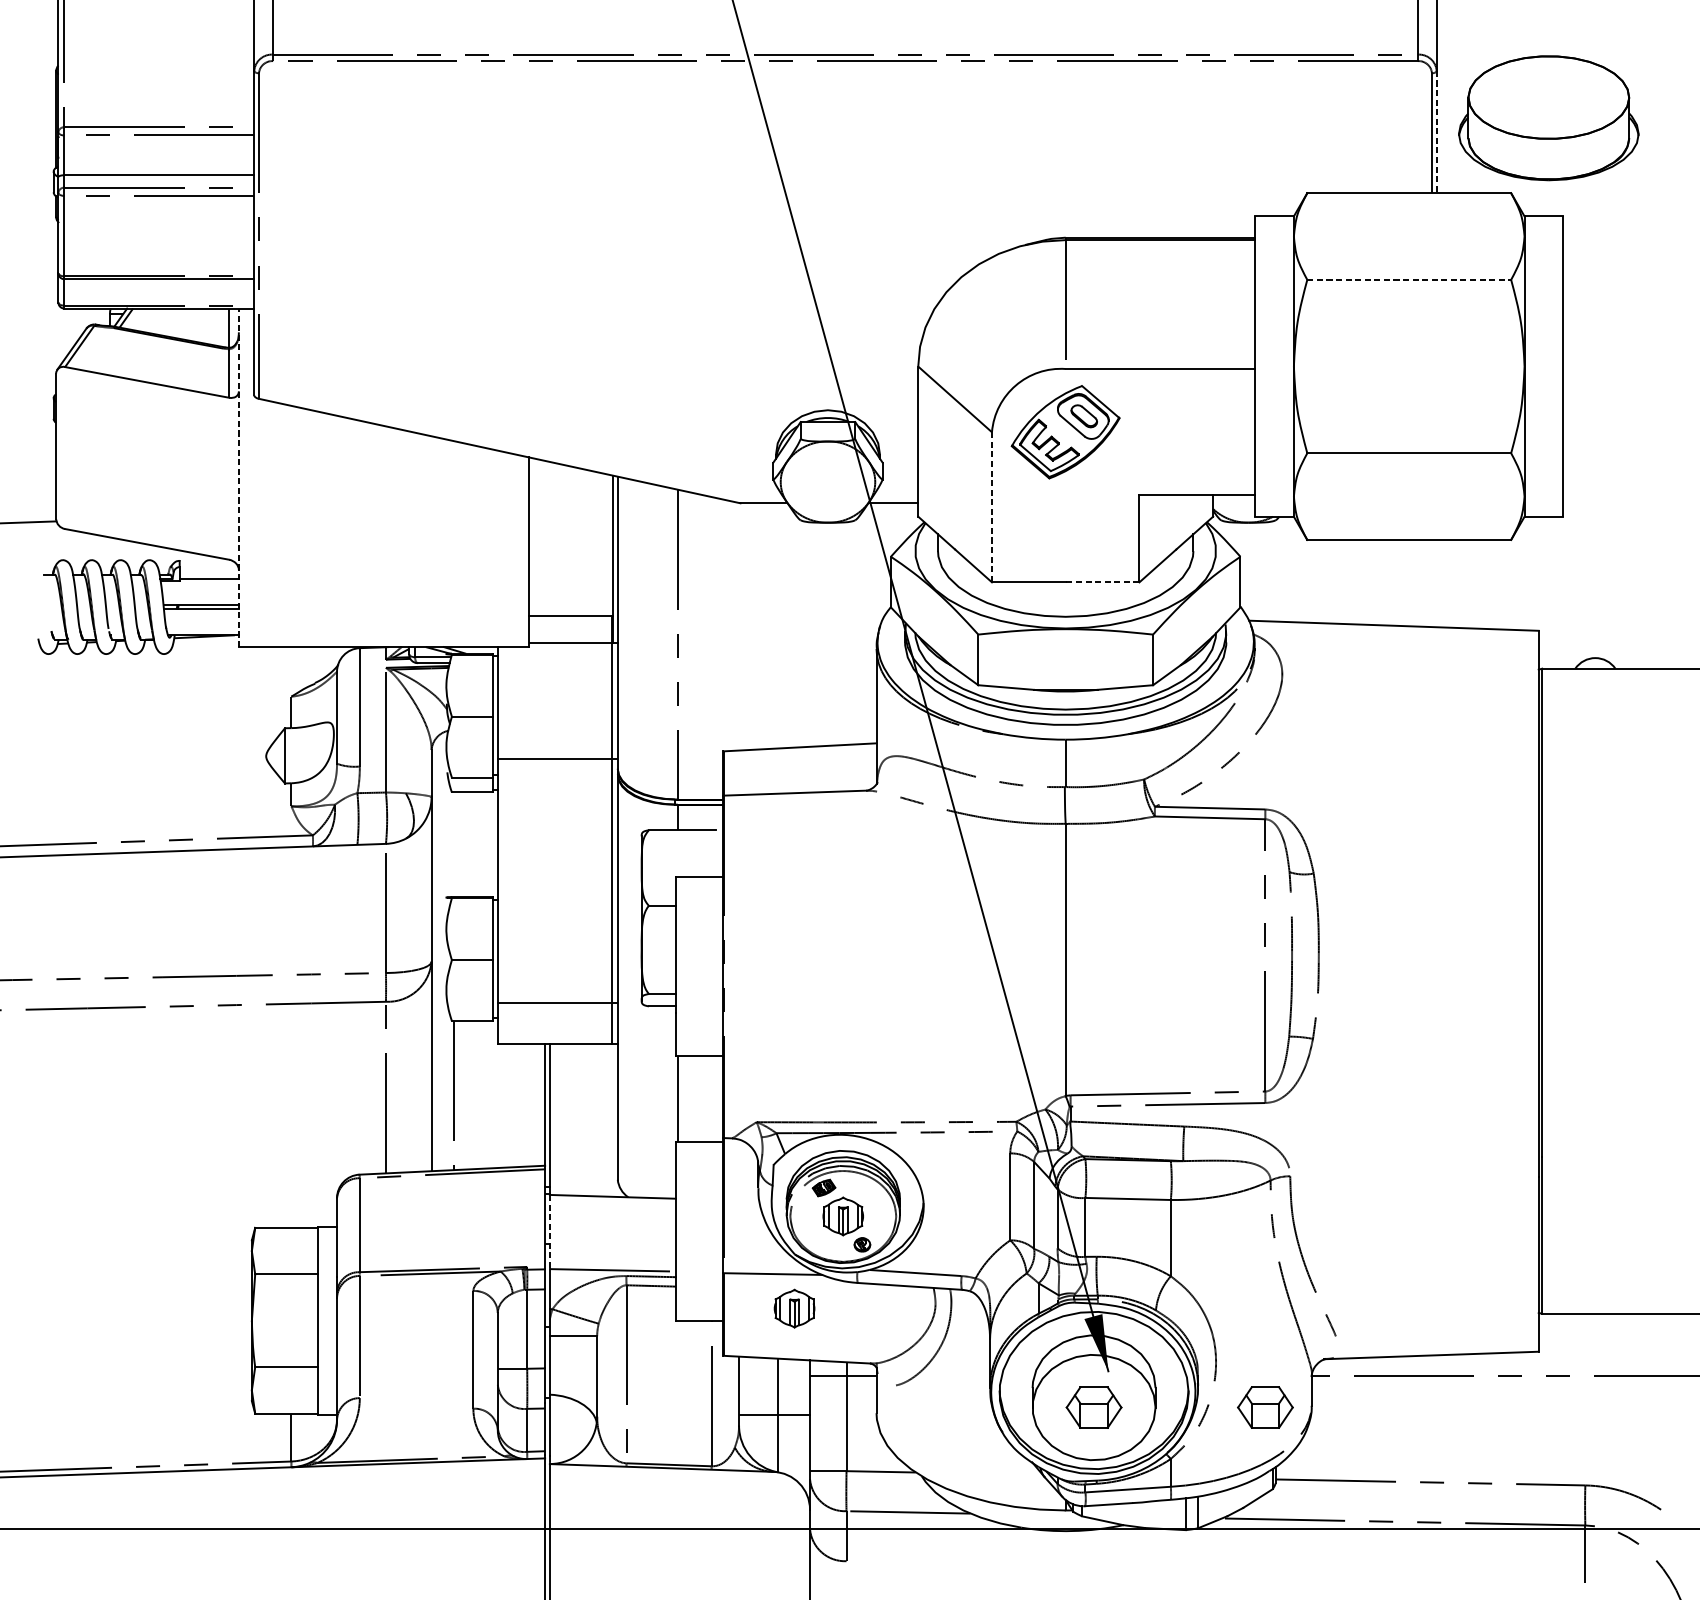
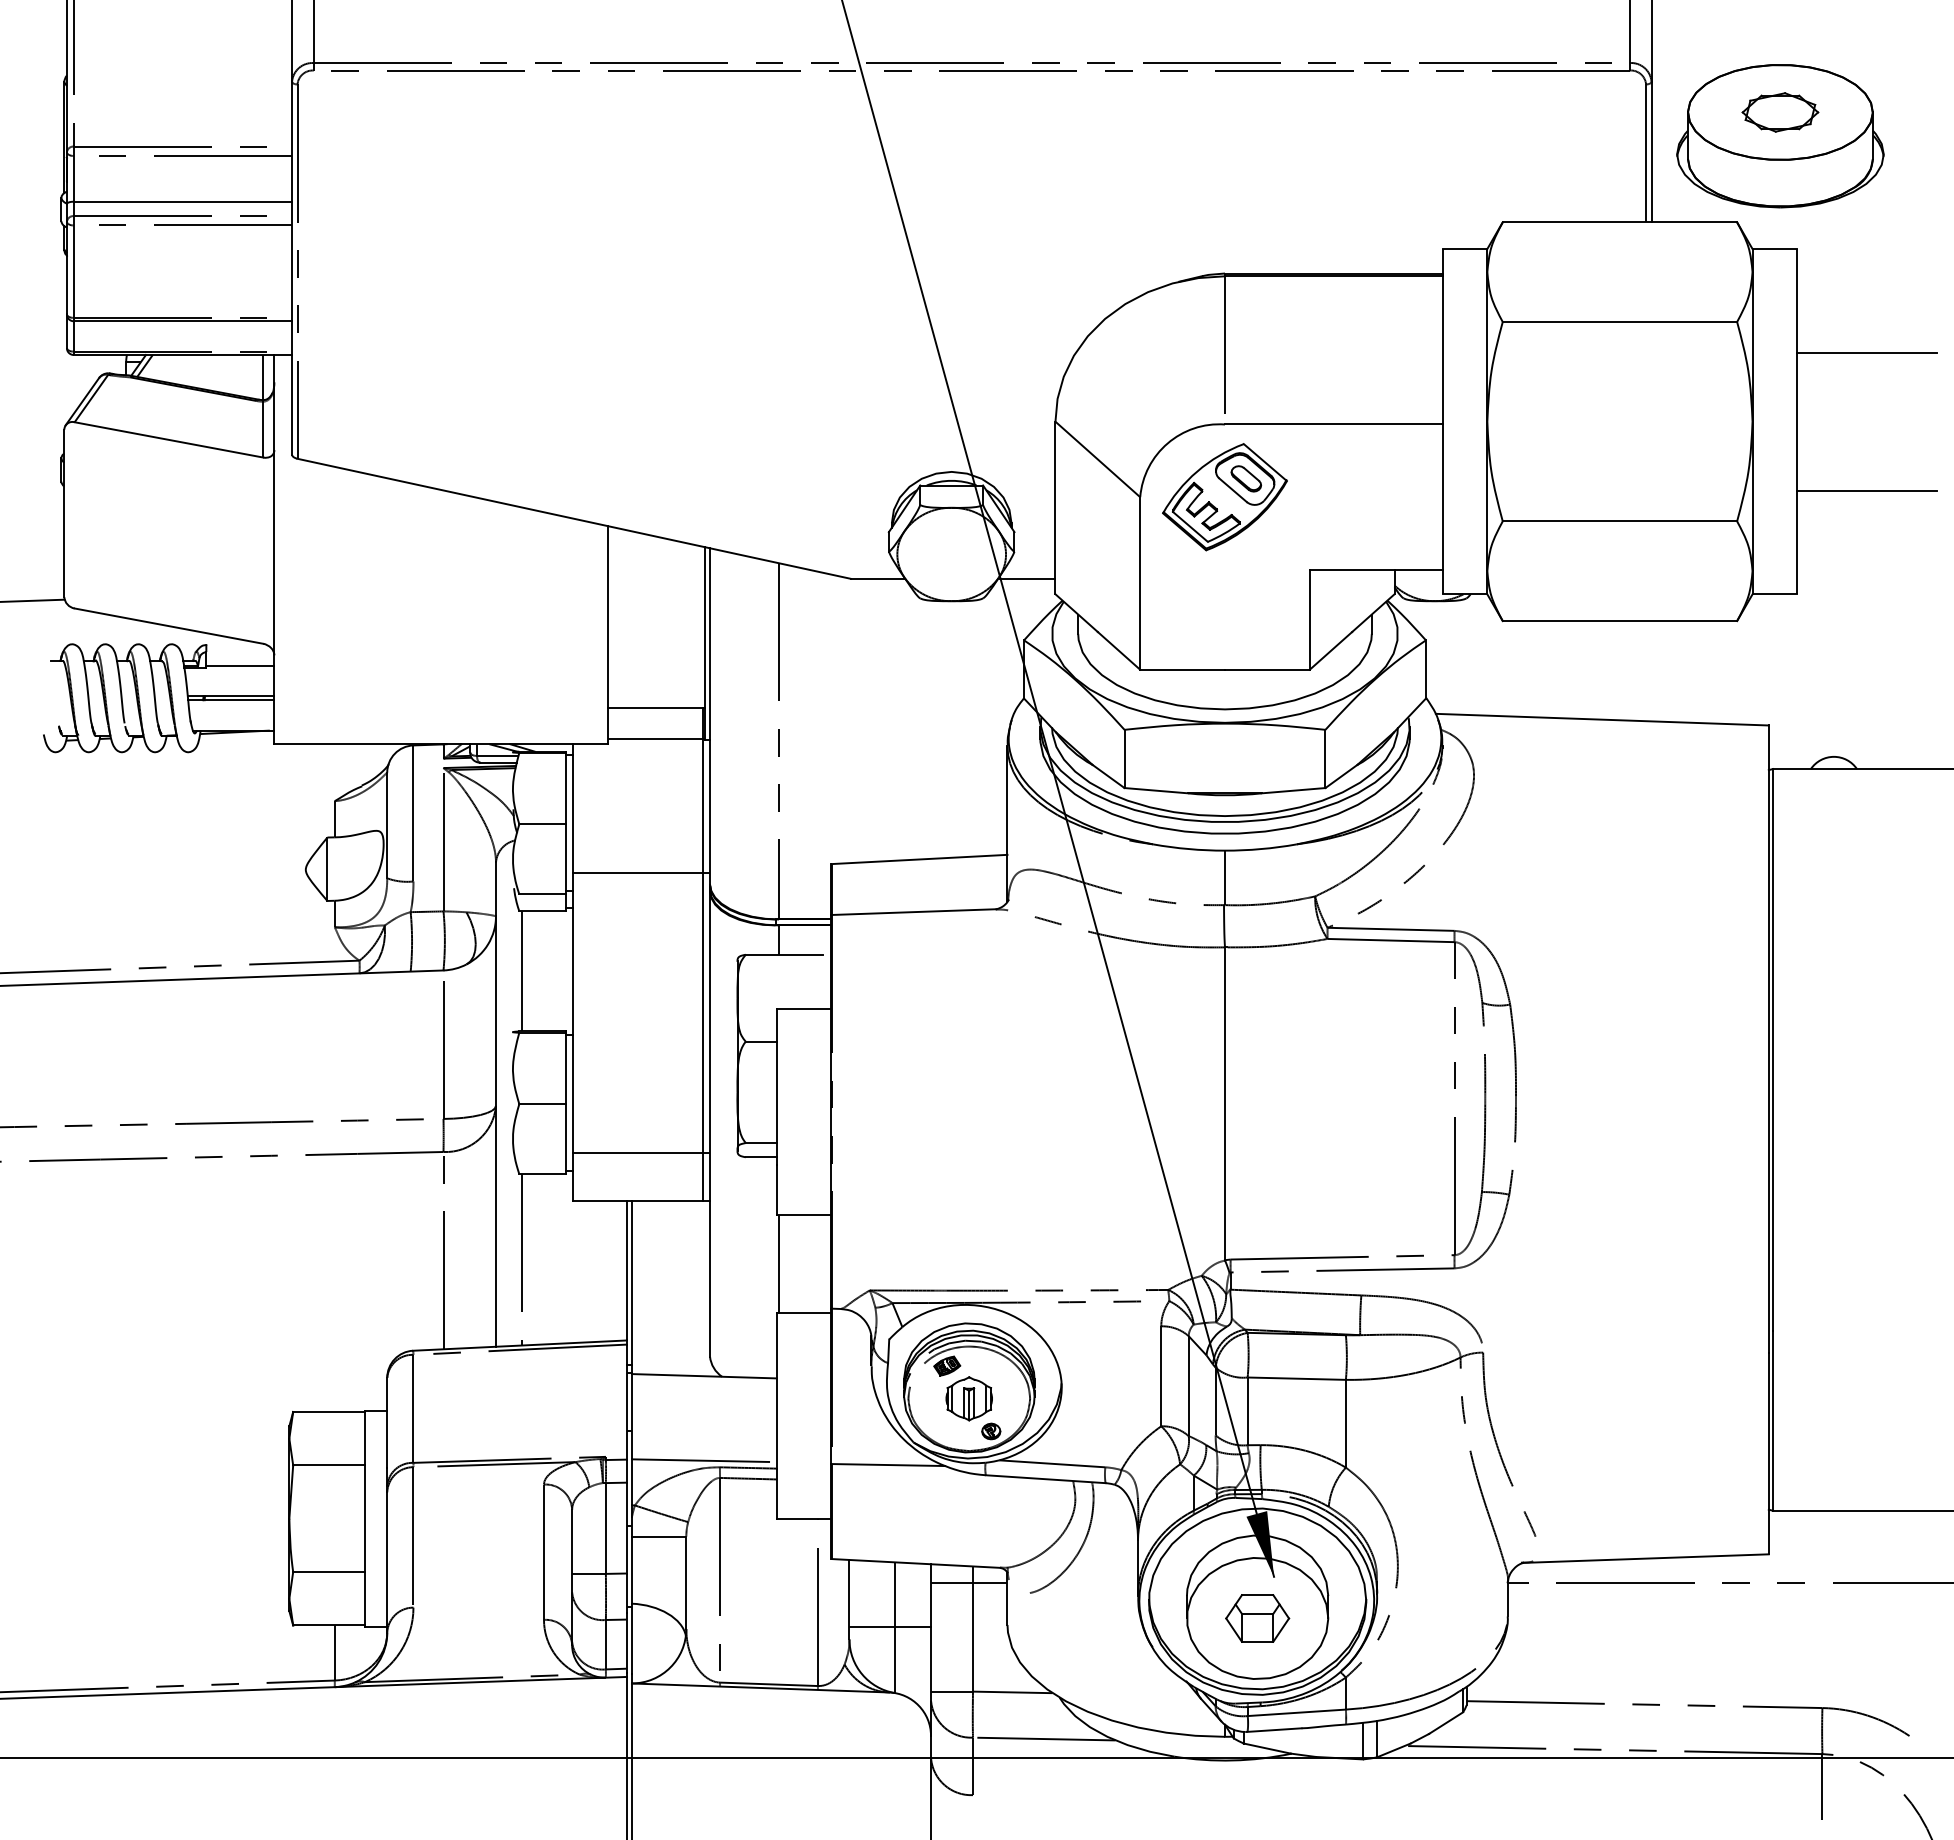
part: (1548, 97) -> (1780, 112), added
line: (1436, 132) -> (1651, 152), dashed -> solid
line: (1409, 280) -> (1620, 322), dashed -> solid
line: (1623, 306) -> (1866, 352), added
line: (1623, 426) -> (1866, 490), added
line: (238, 477) -> (274, 549), dashed -> solid
line: (992, 507) -> (1140, 583), dashed -> solid
line: (1101, 582) -> (1266, 669), dashed -> solid
line: (454, 844) -> (522, 971), added
line: (549, 1231) -> (631, 1416), dashed -> solid
part: (793, 1308) -> (912, 1504), removed
part: (1265, 1407) -> (1454, 1618), removed

